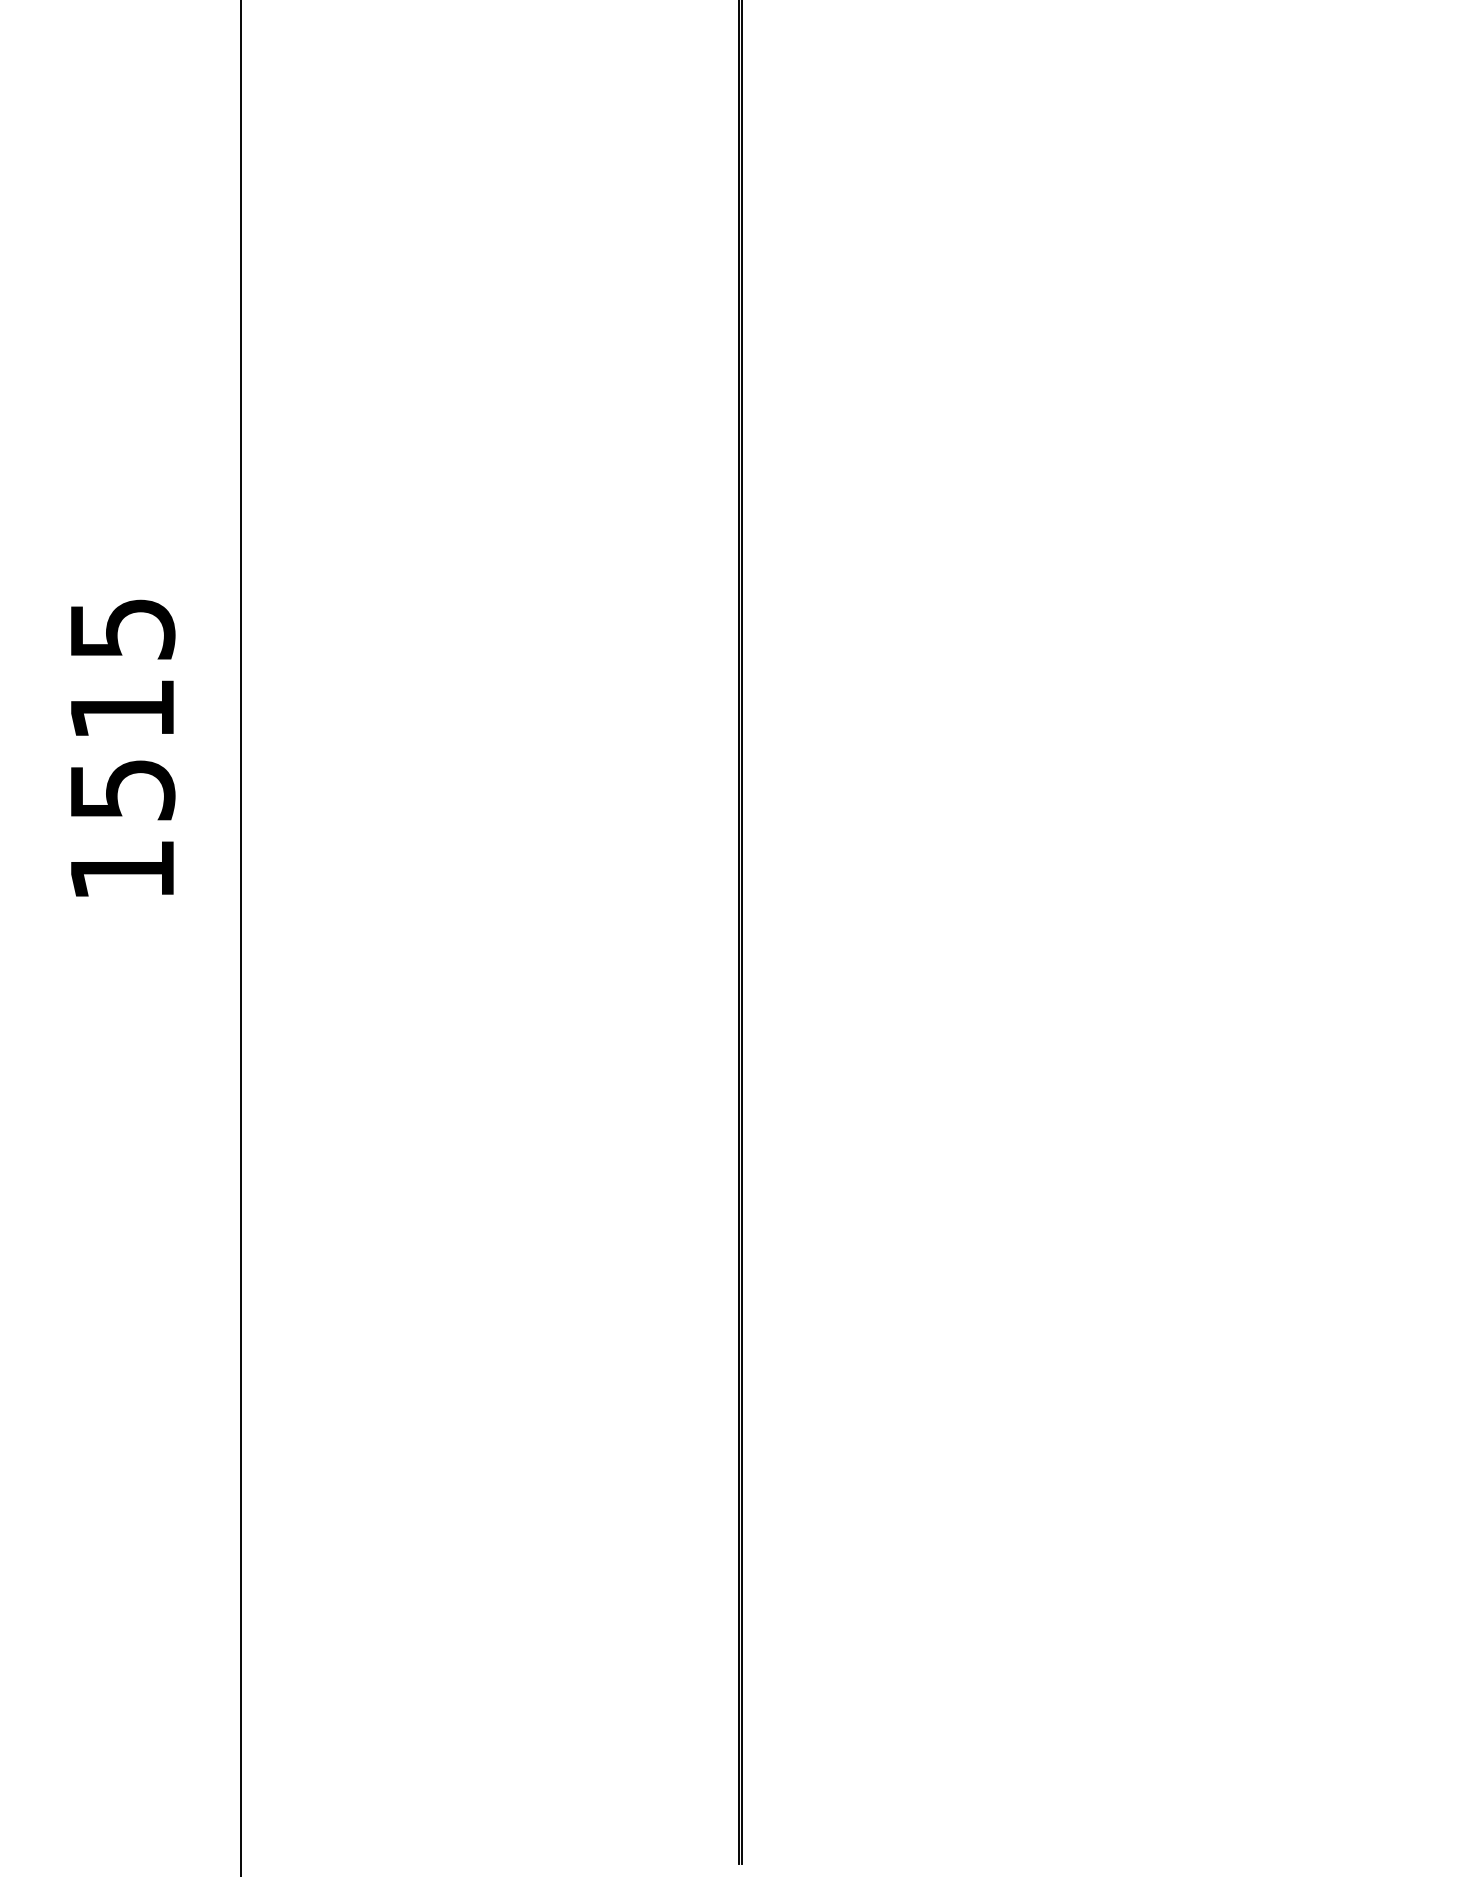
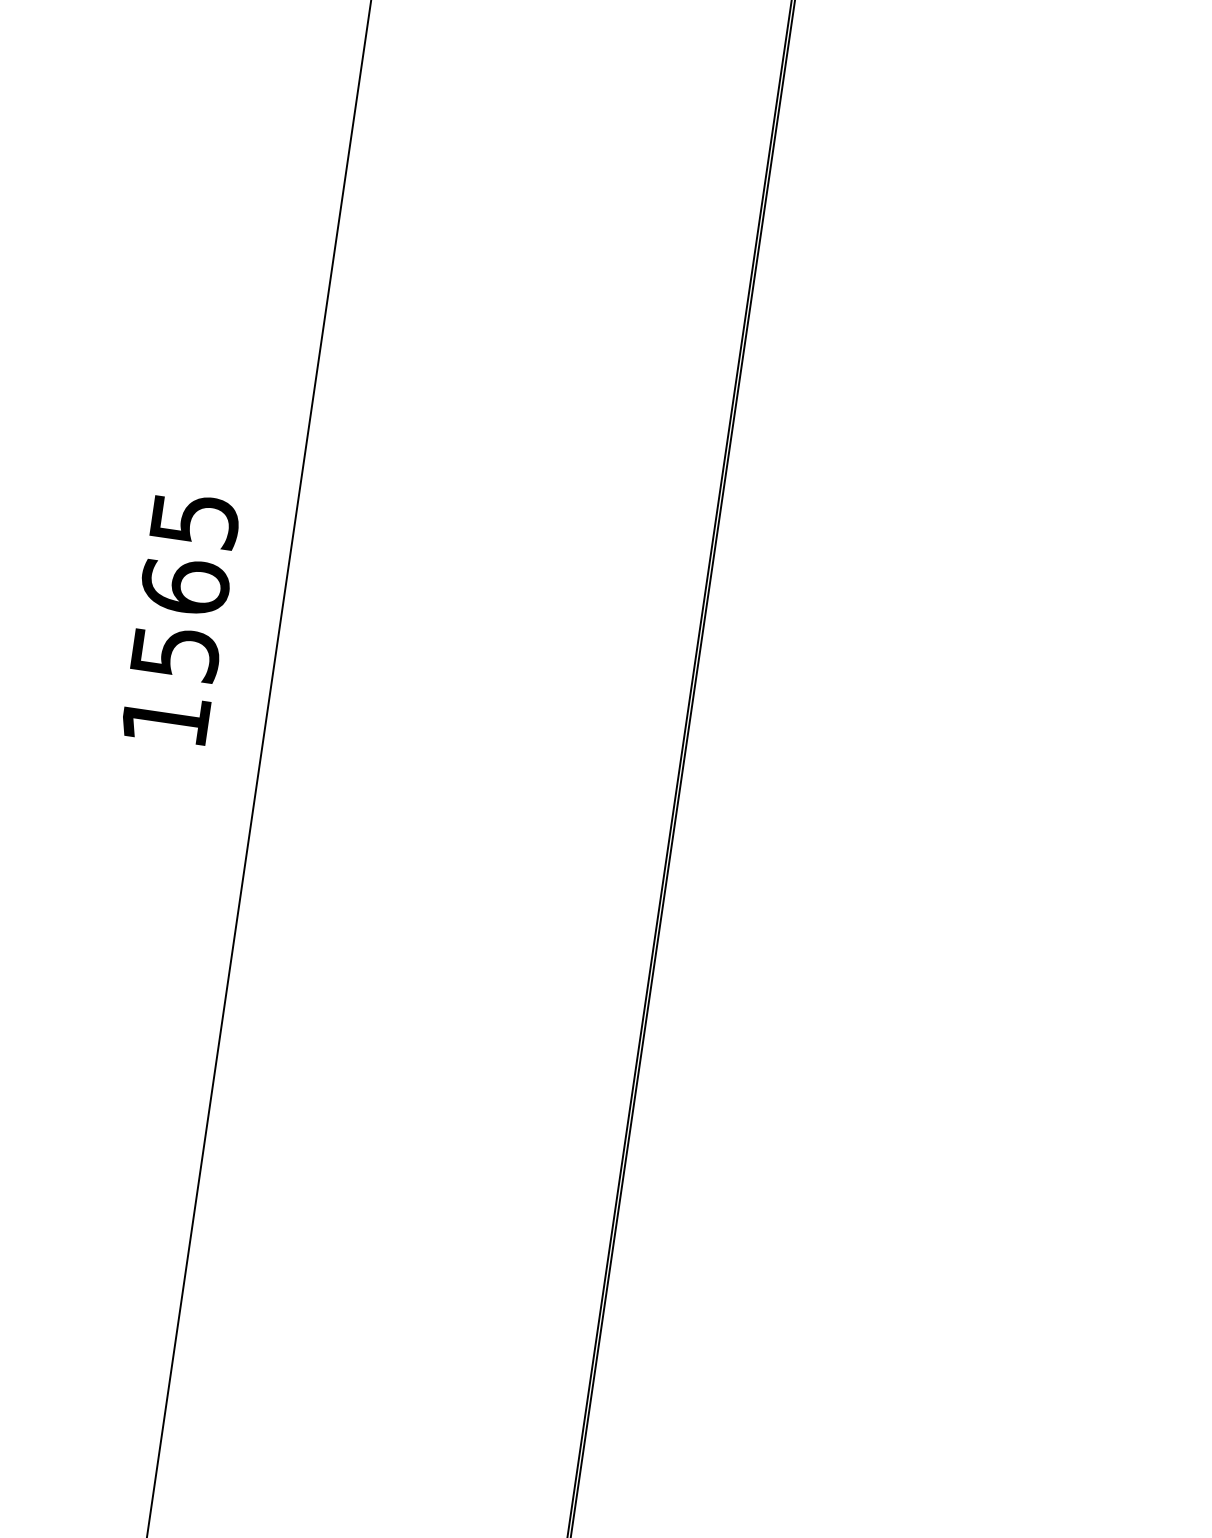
text: (122, 708) -> (185, 585), 1515 -> 1565

